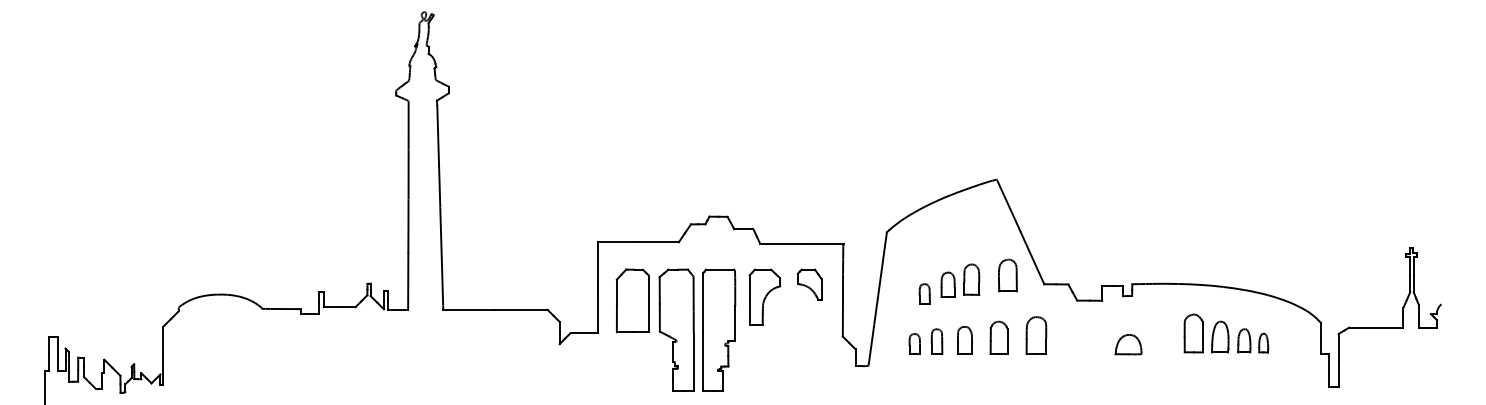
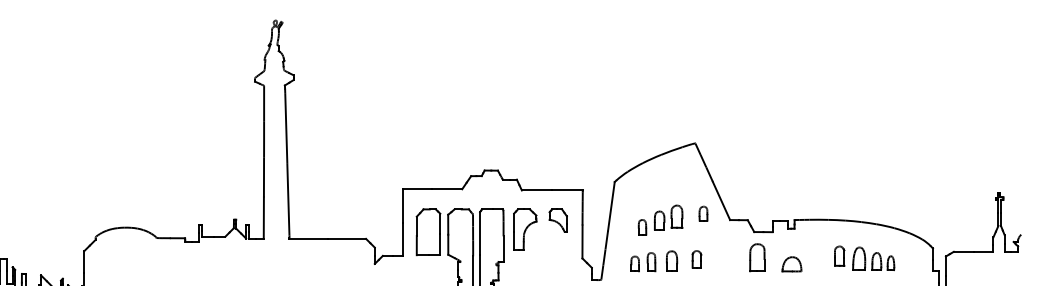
part: (1007, 275) -> (703, 213), size x0.6
part: (1193, 333) -> (839, 256), size x0.7
part: (1036, 335) -> (757, 257), moved
part: (998, 337) -> (696, 259), size x0.7

